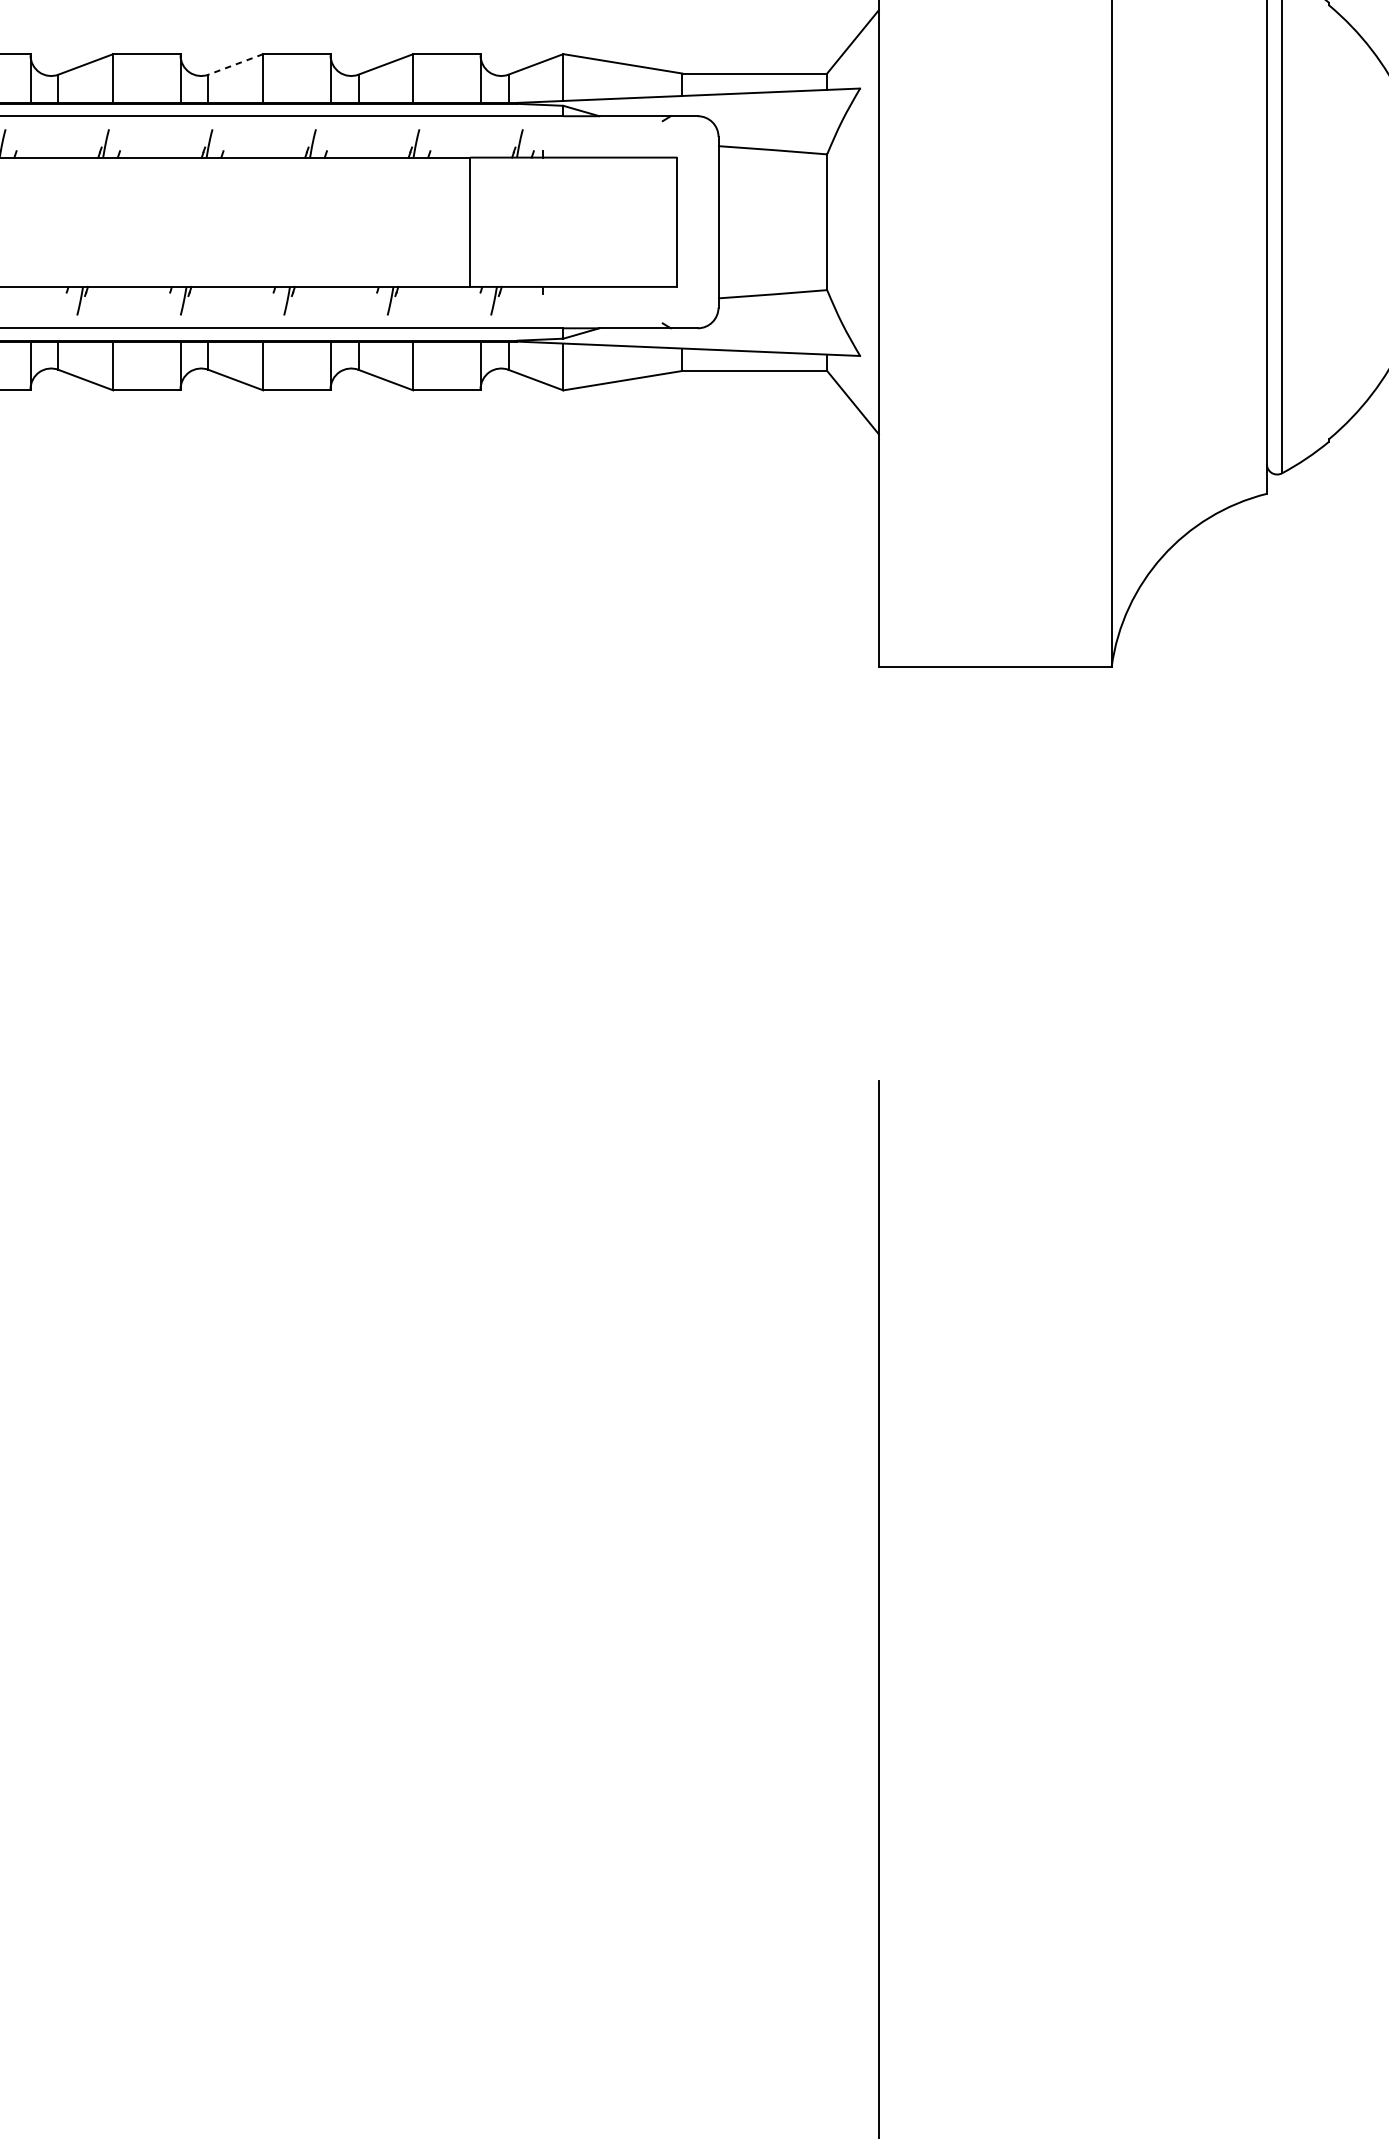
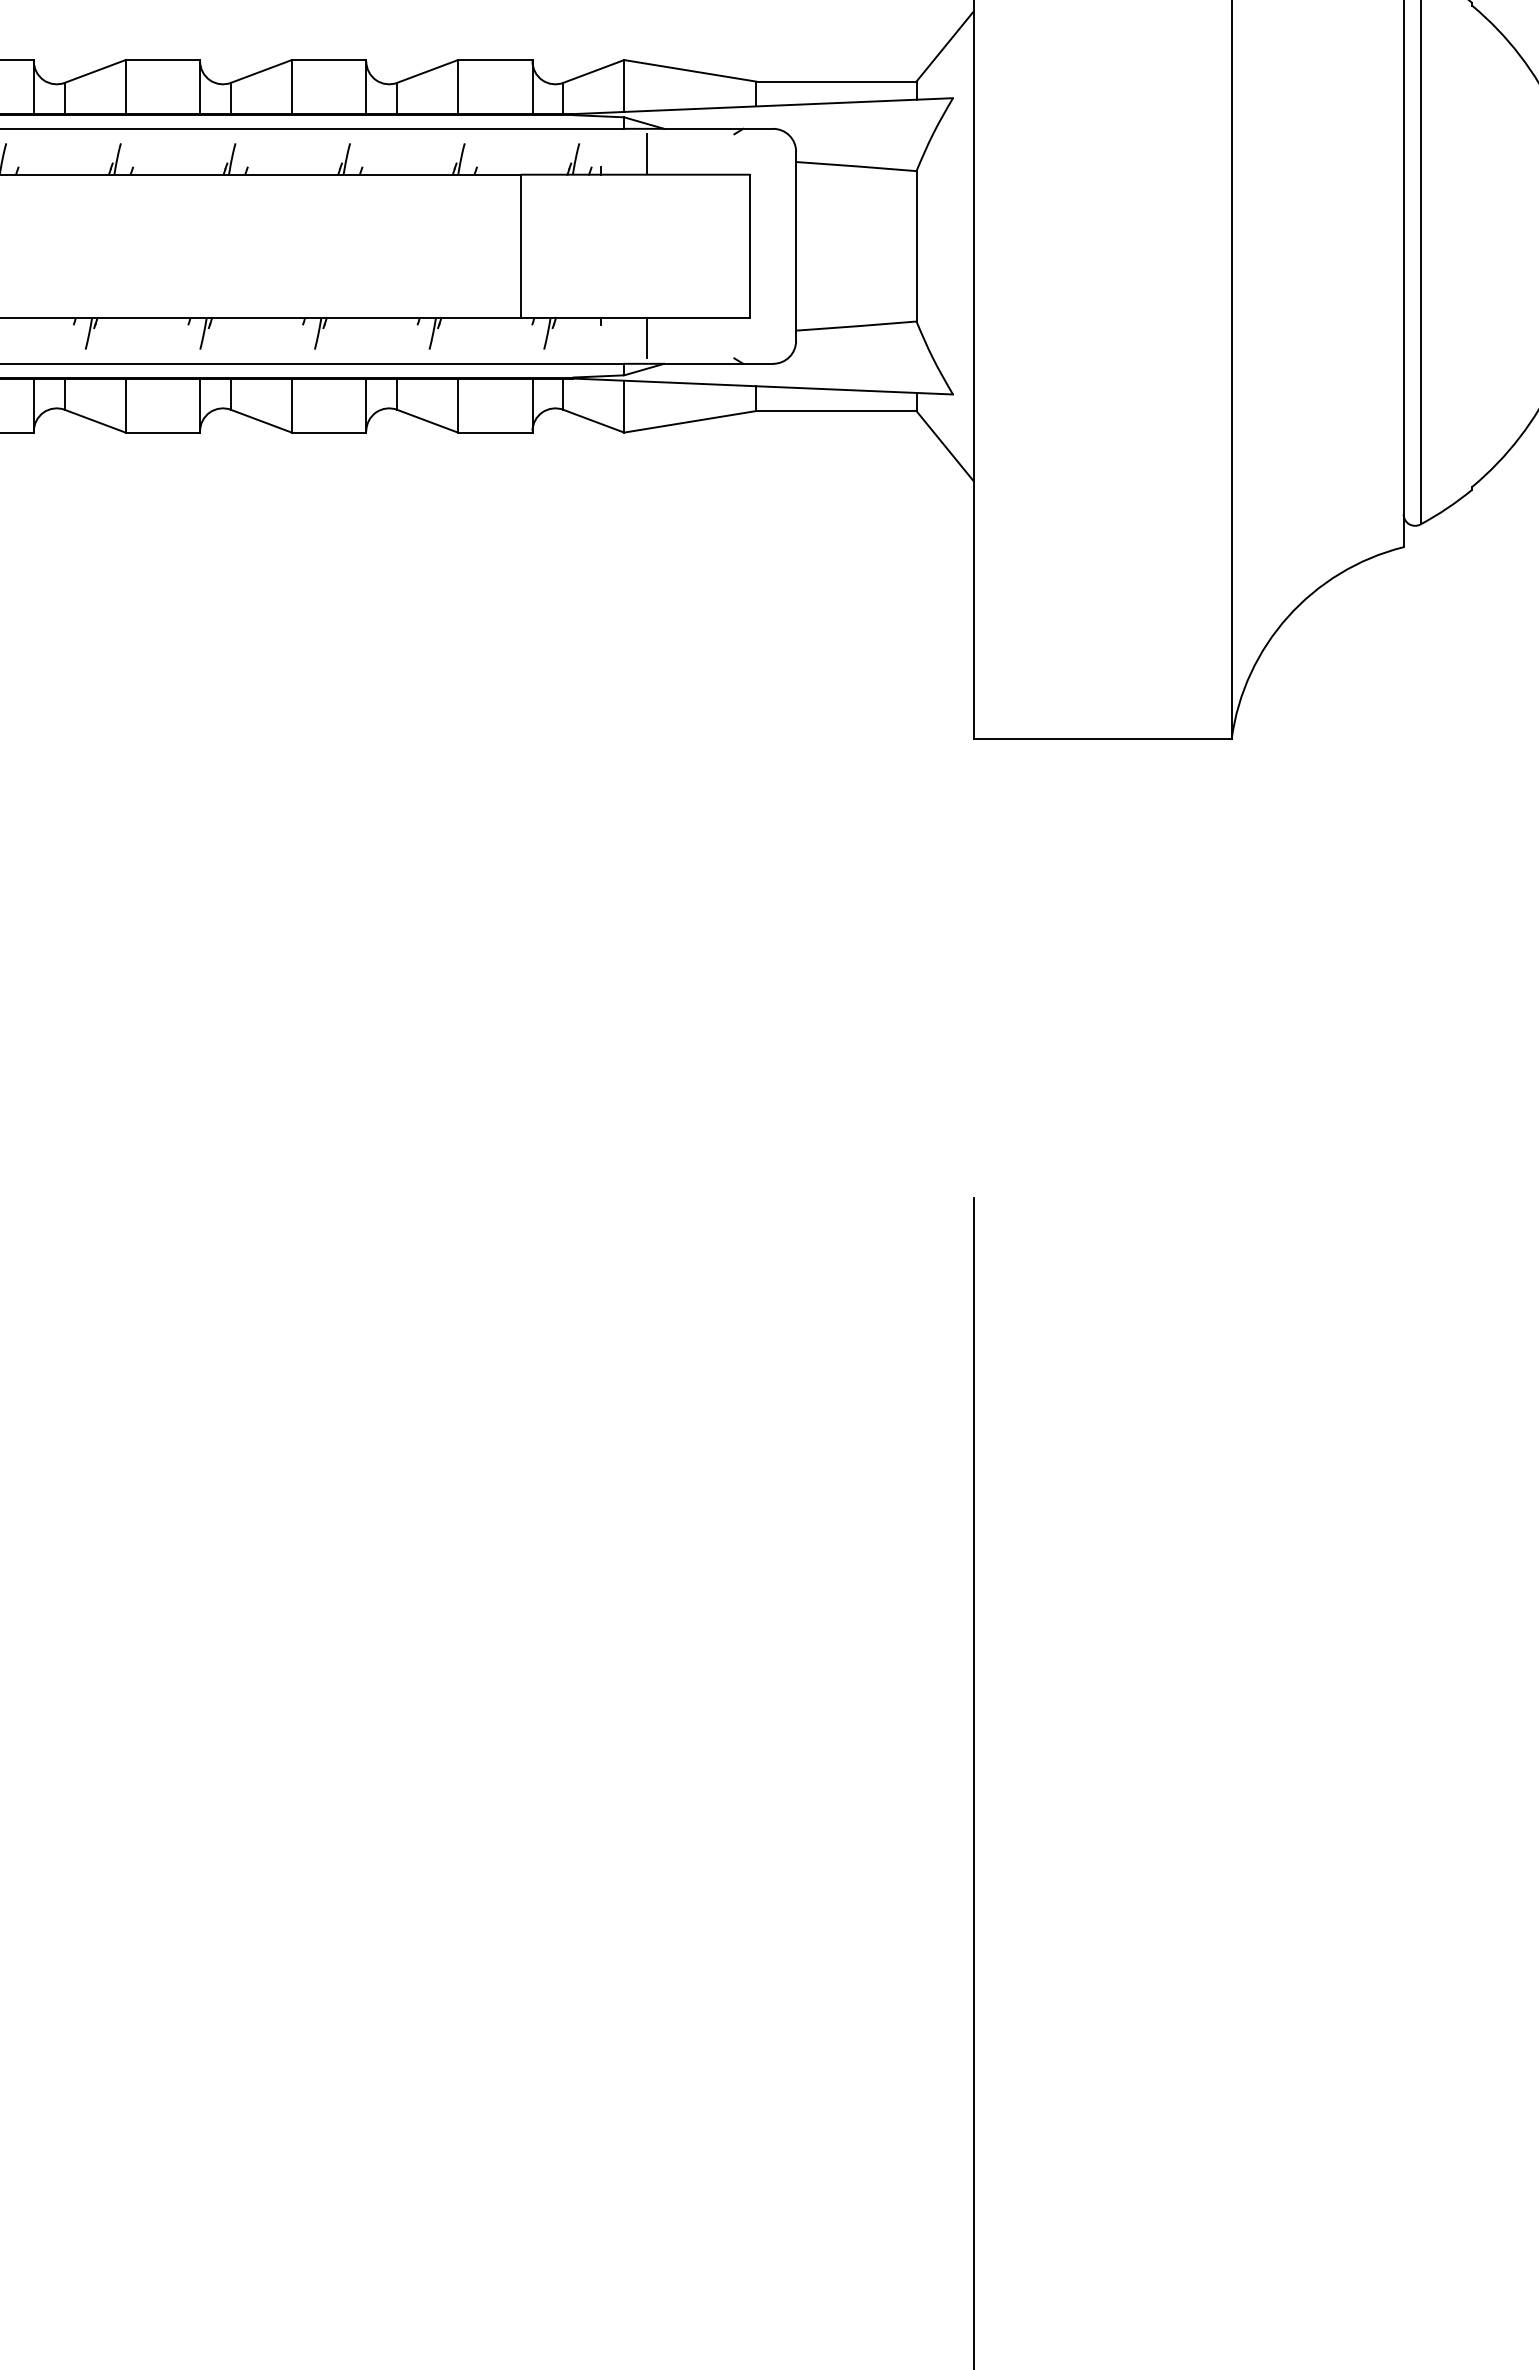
line: (235, 64) -> (260, 71), dashed -> solid
line: (584, 139) -> (647, 154), added
line: (584, 305) -> (647, 338), added

